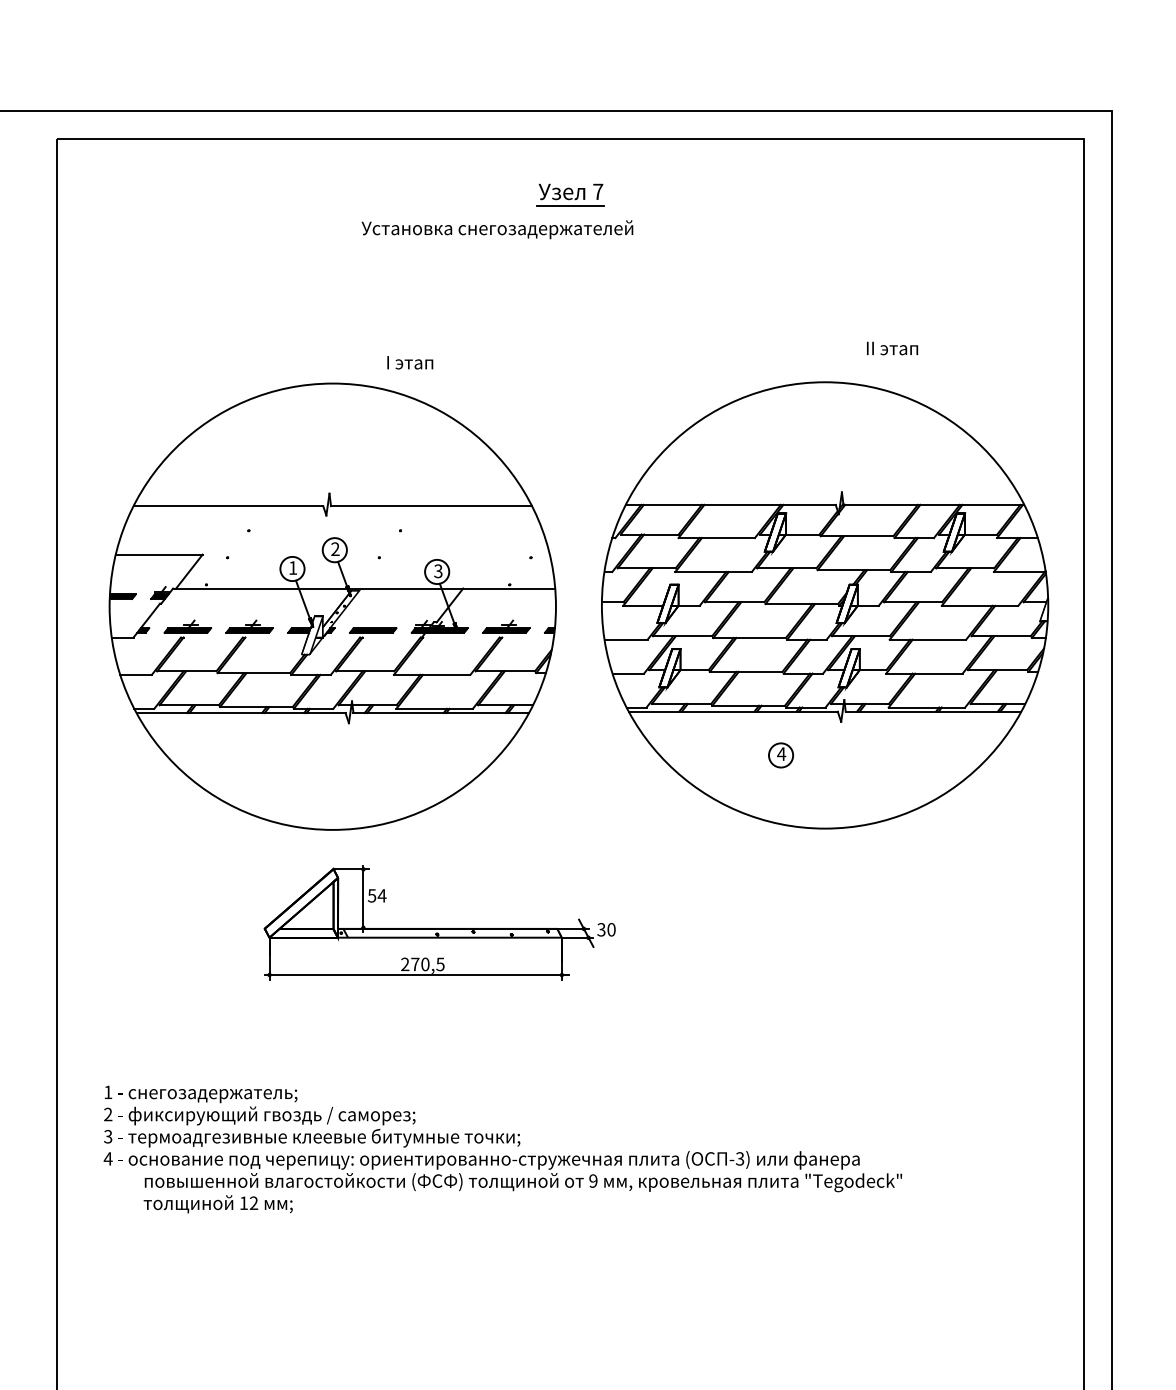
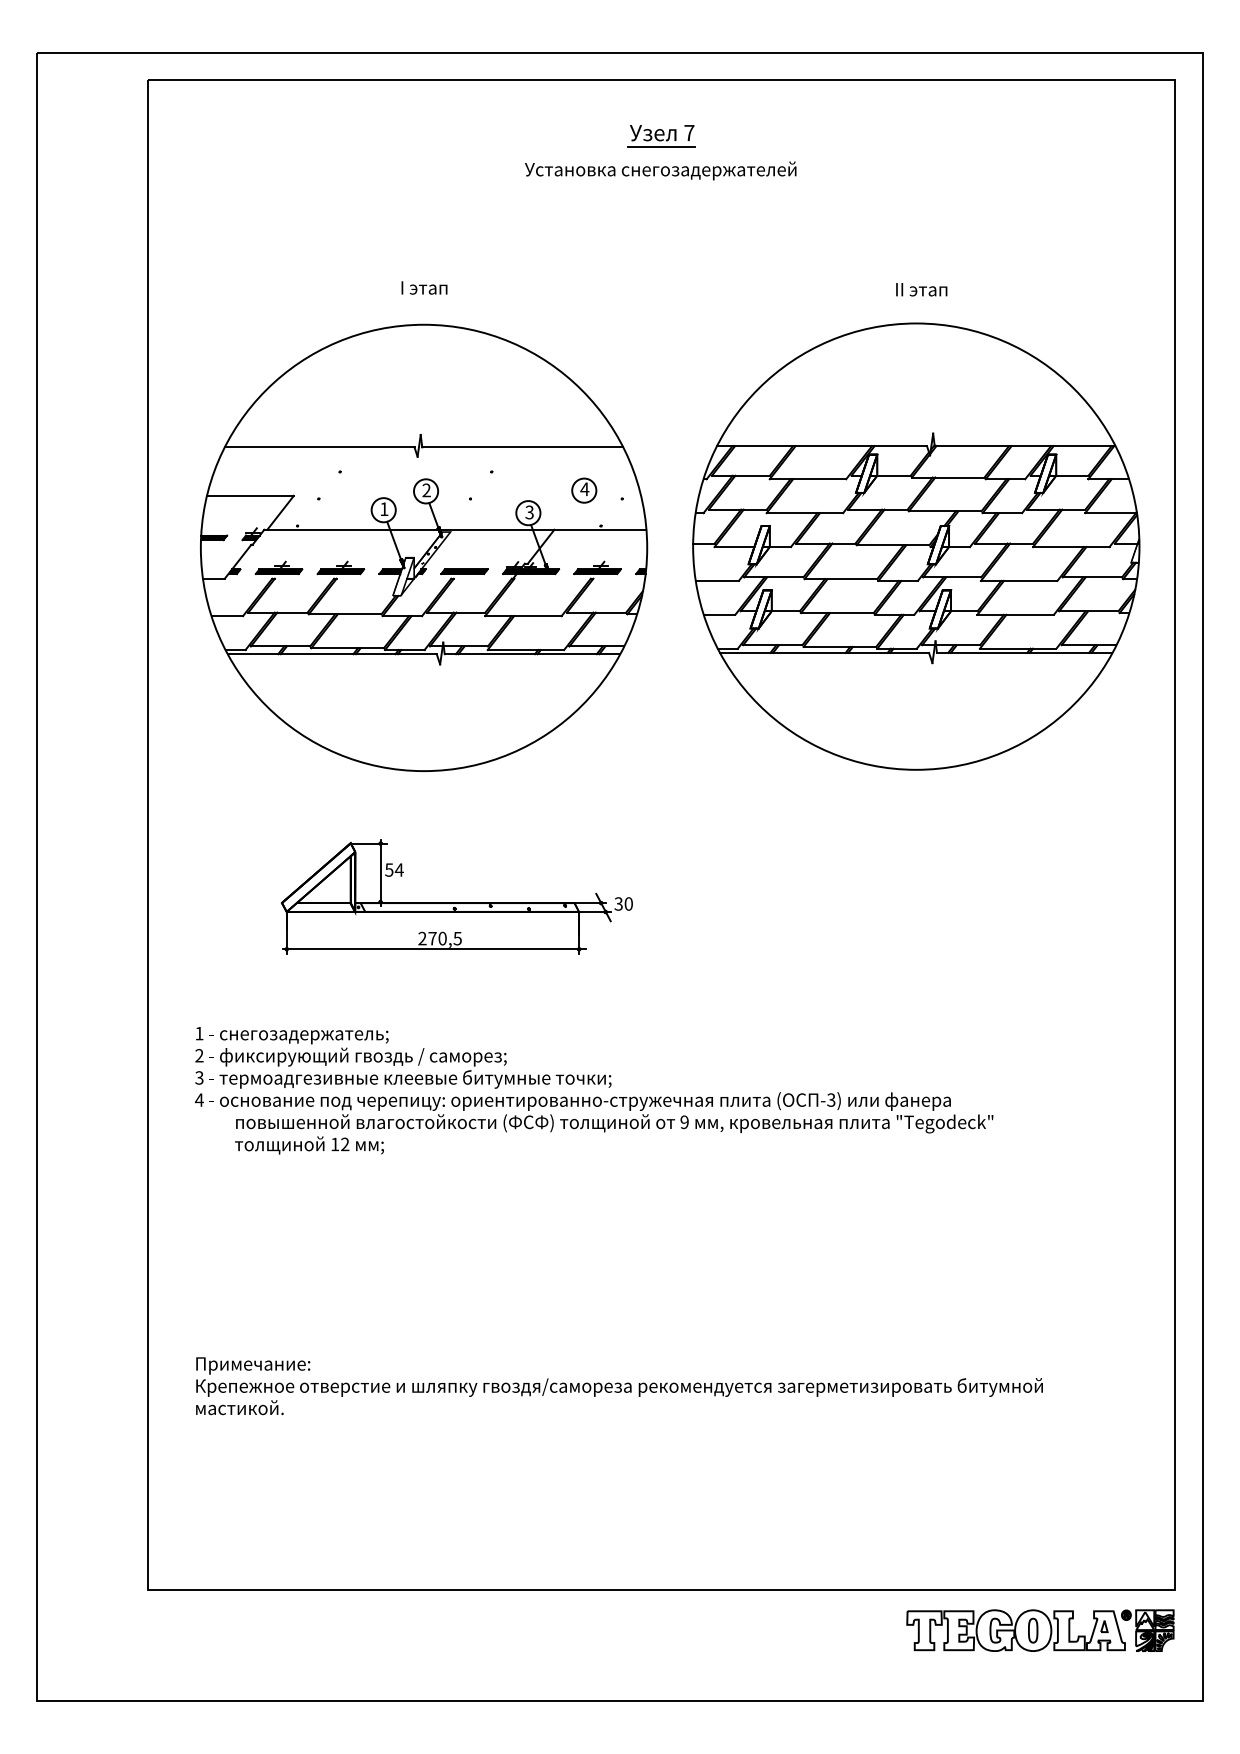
text: (497, 229) -> (660, 170), moved
text: (892, 348) -> (921, 289), moved
text: (410, 362) -> (424, 287), moved
part: (781, 755) -> (584, 490), moved
part: (439, 922) -> (456, 896), moved

